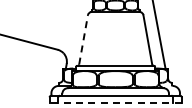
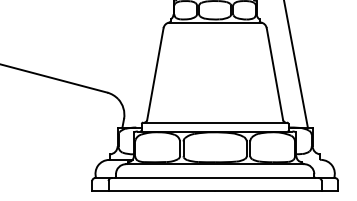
line: (83, 39) -> (155, 73), dashed -> solid
line: (115, 102) -> (214, 190), dashed -> solid

